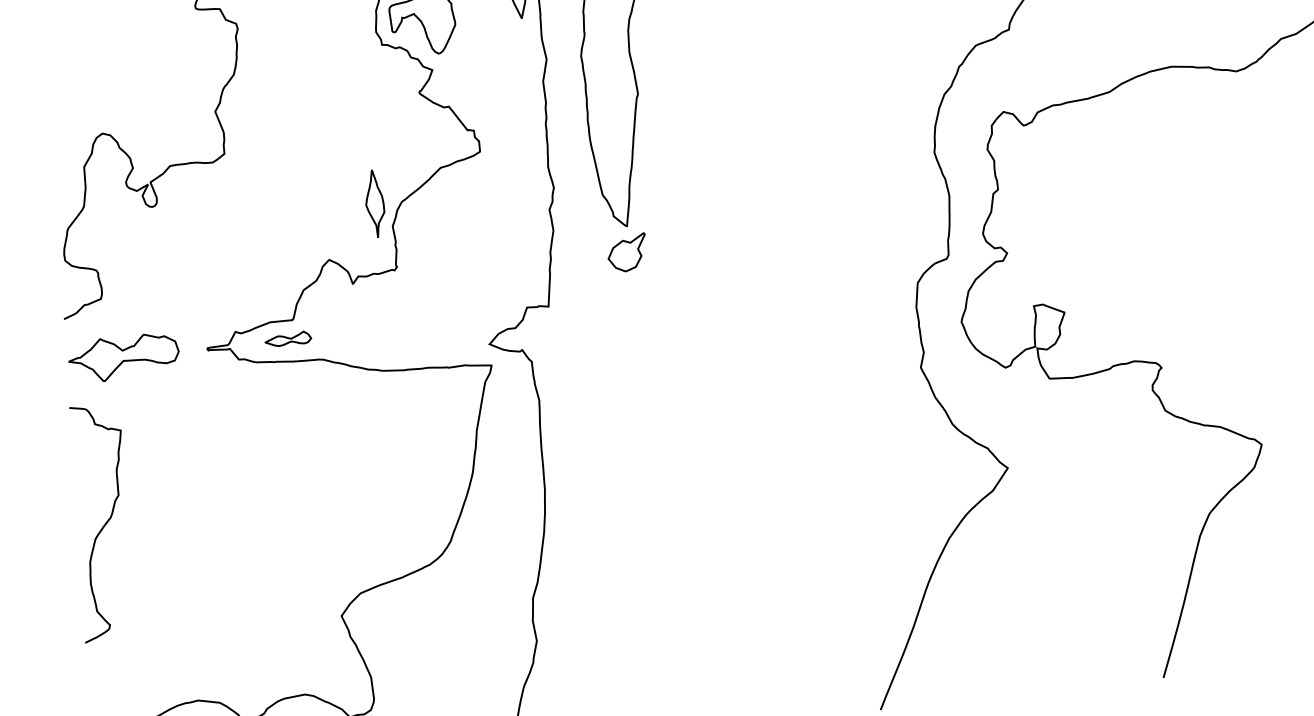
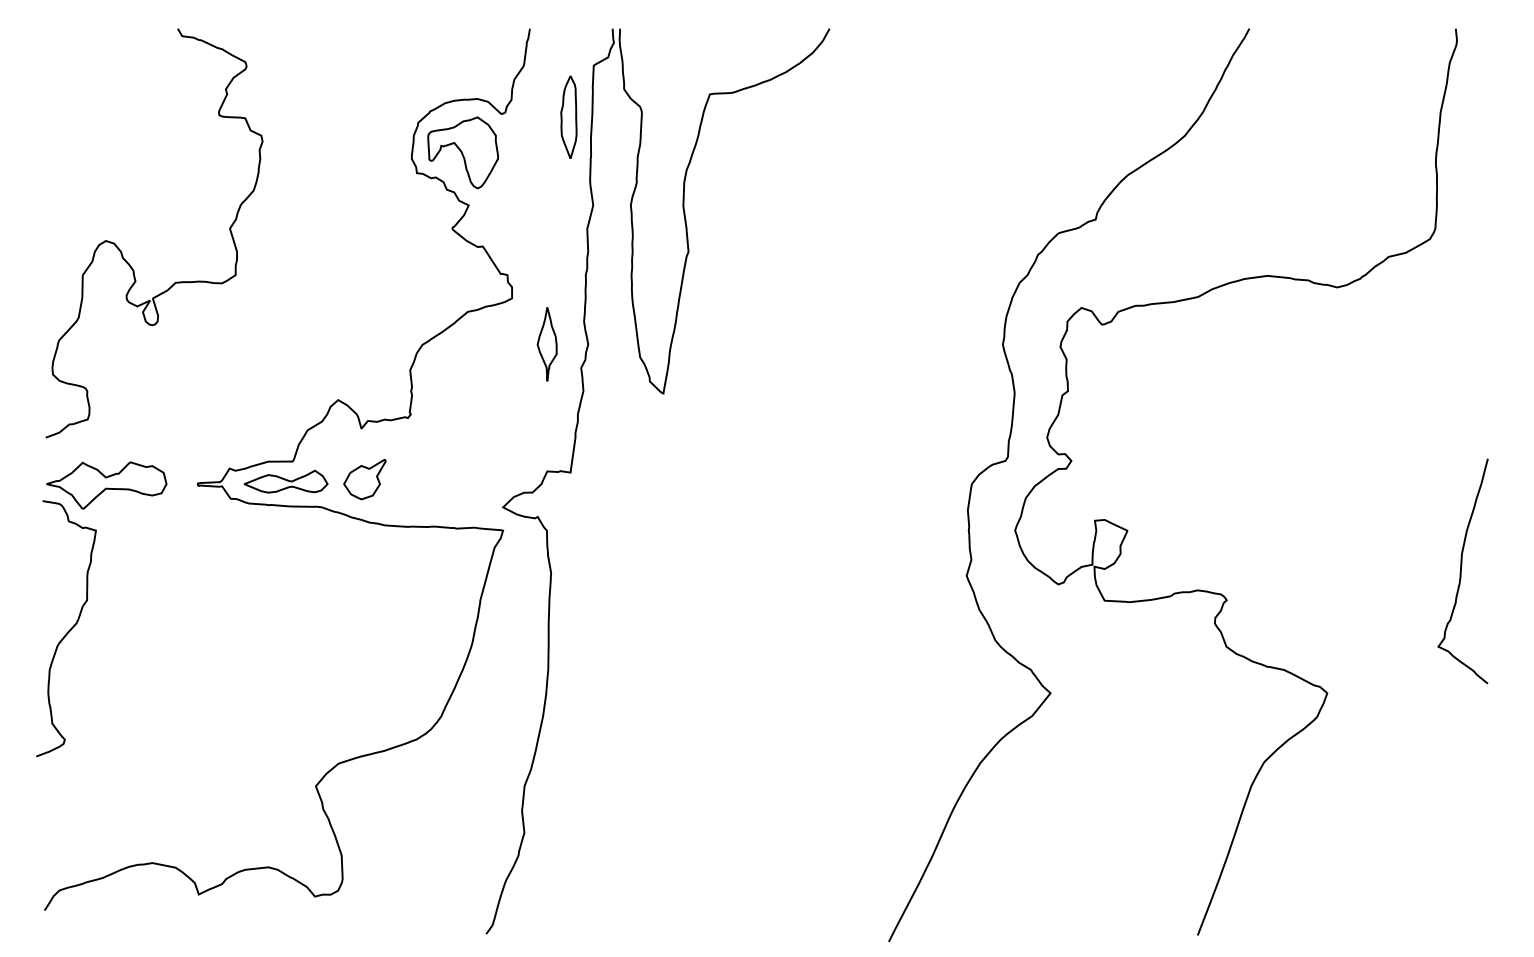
part: (374, 204) -> (546, 344), moved
part: (626, 252) -> (364, 479), moved
part: (287, 339) -> (285, 481), size x1.67
curve: (104, 524) -> (68, 630), moved

